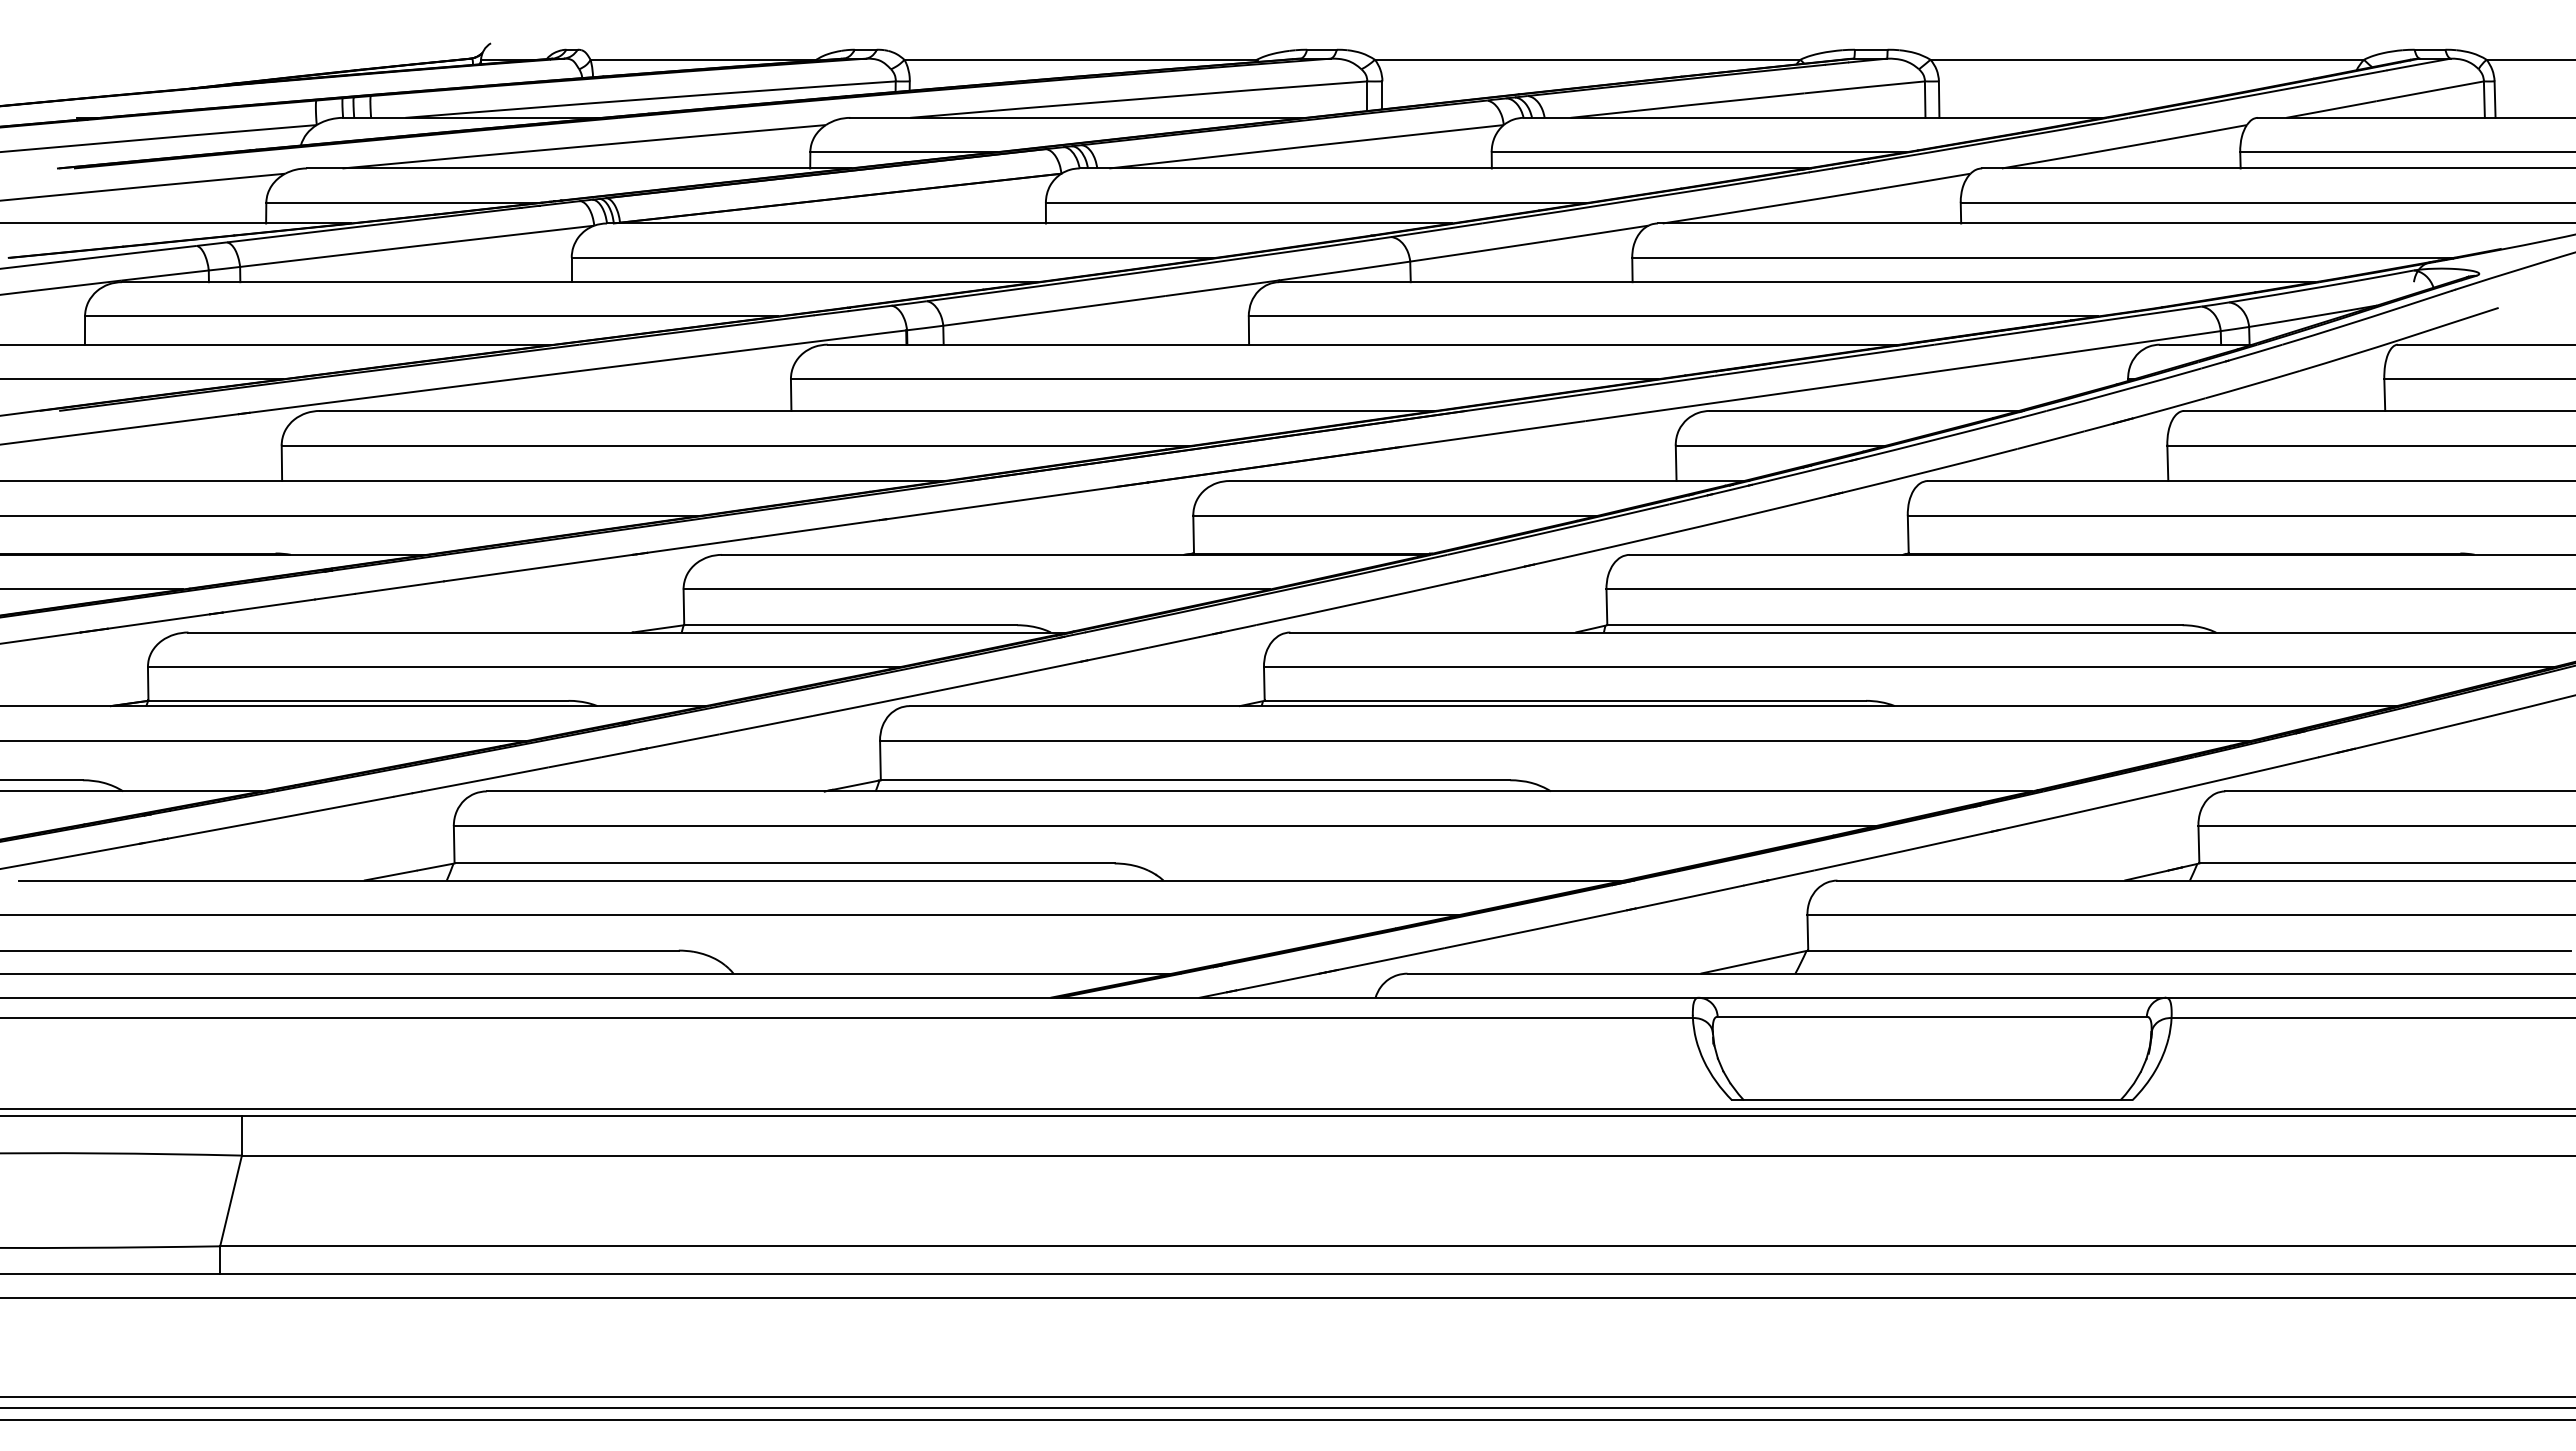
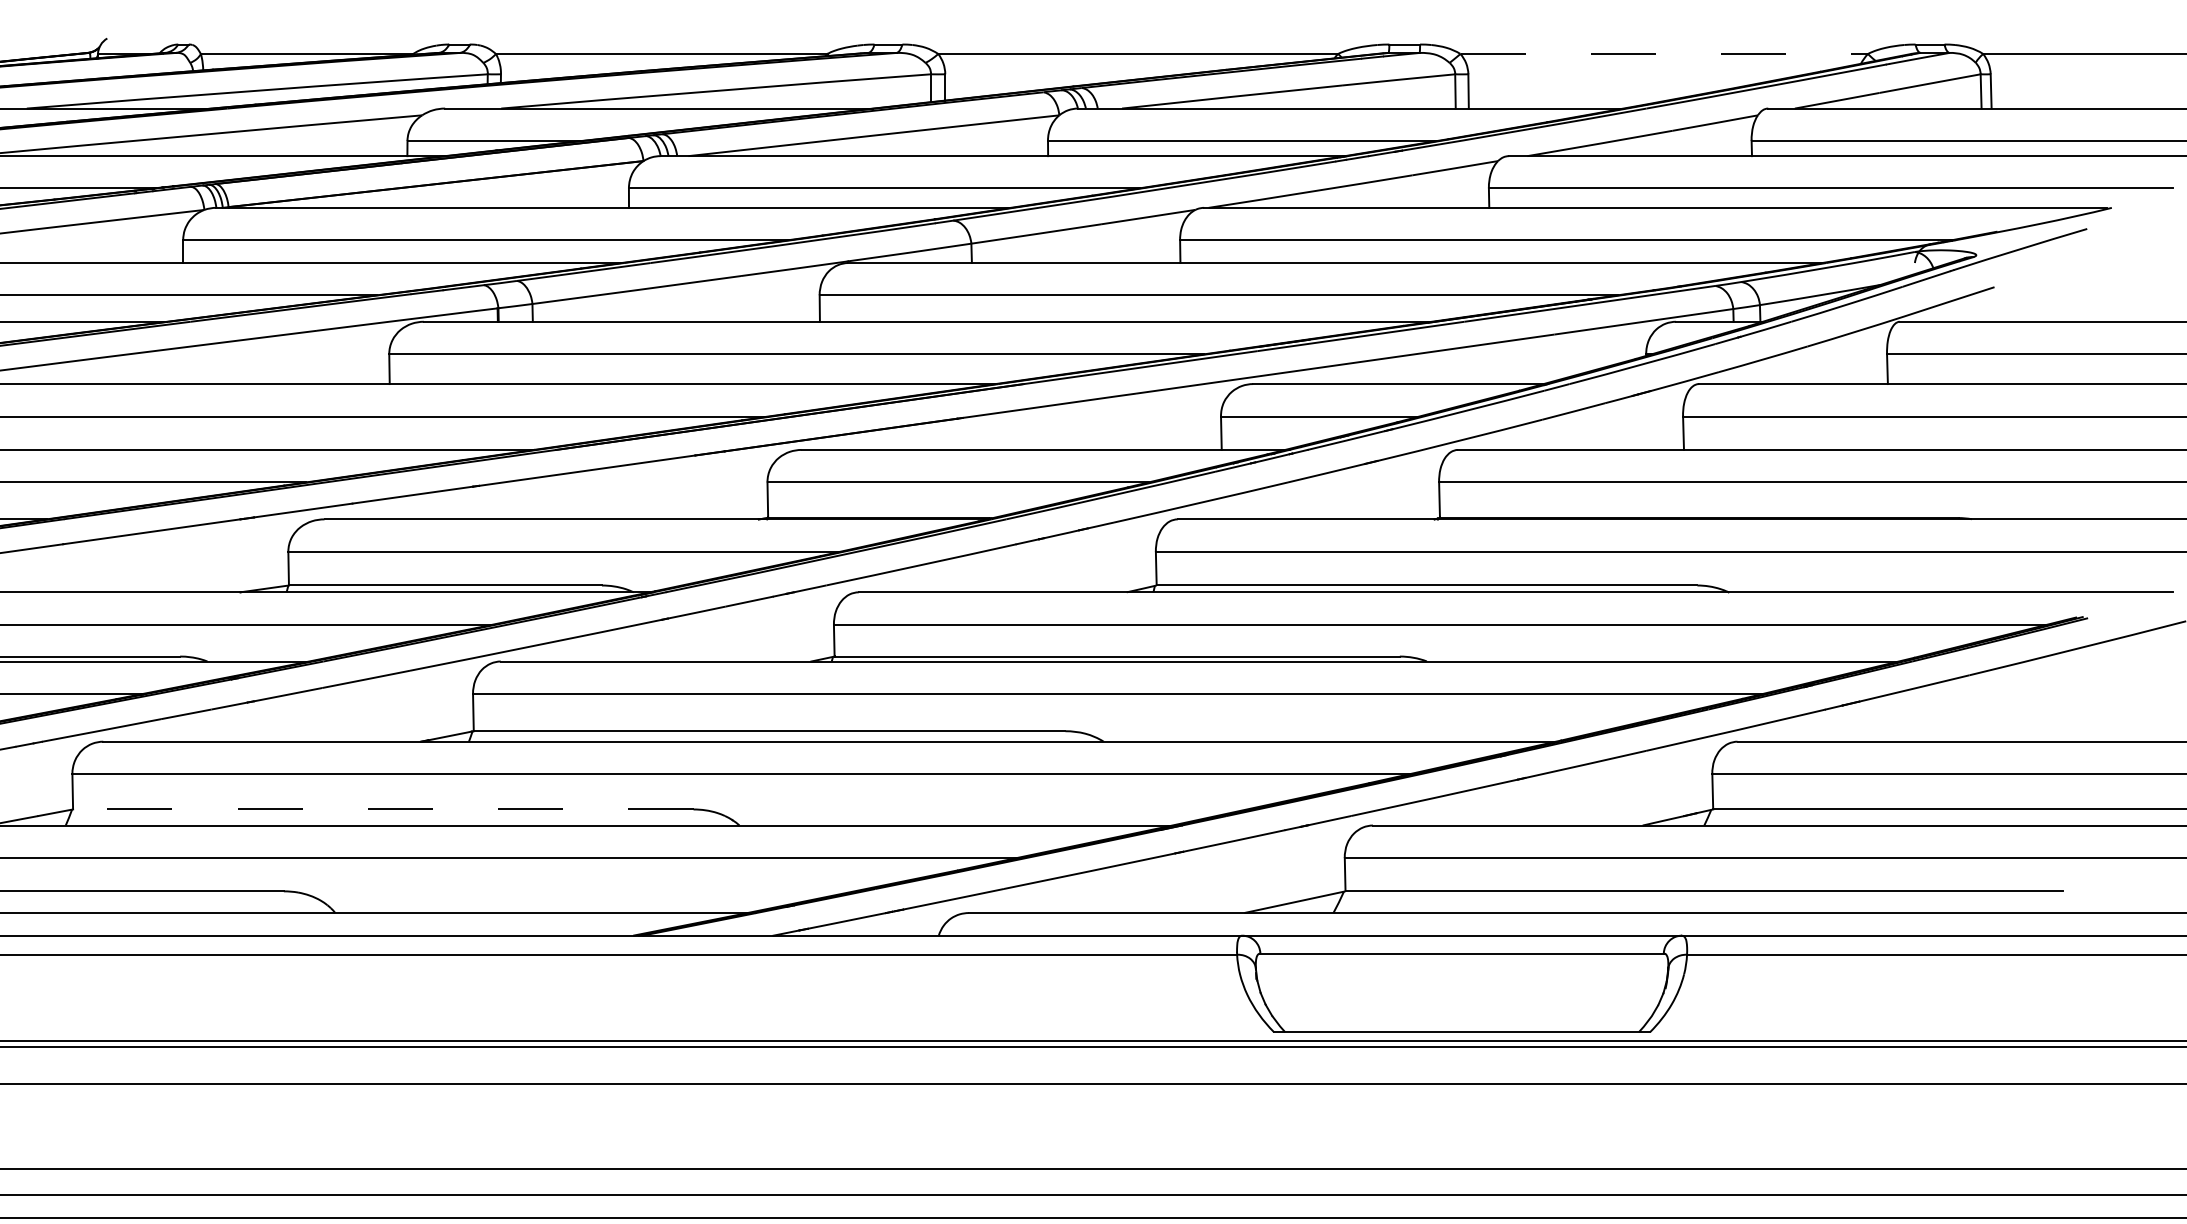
line: (2147, 59) -> (1664, 53), solid -> dashed
line: (784, 863) -> (383, 809), solid -> dashed

